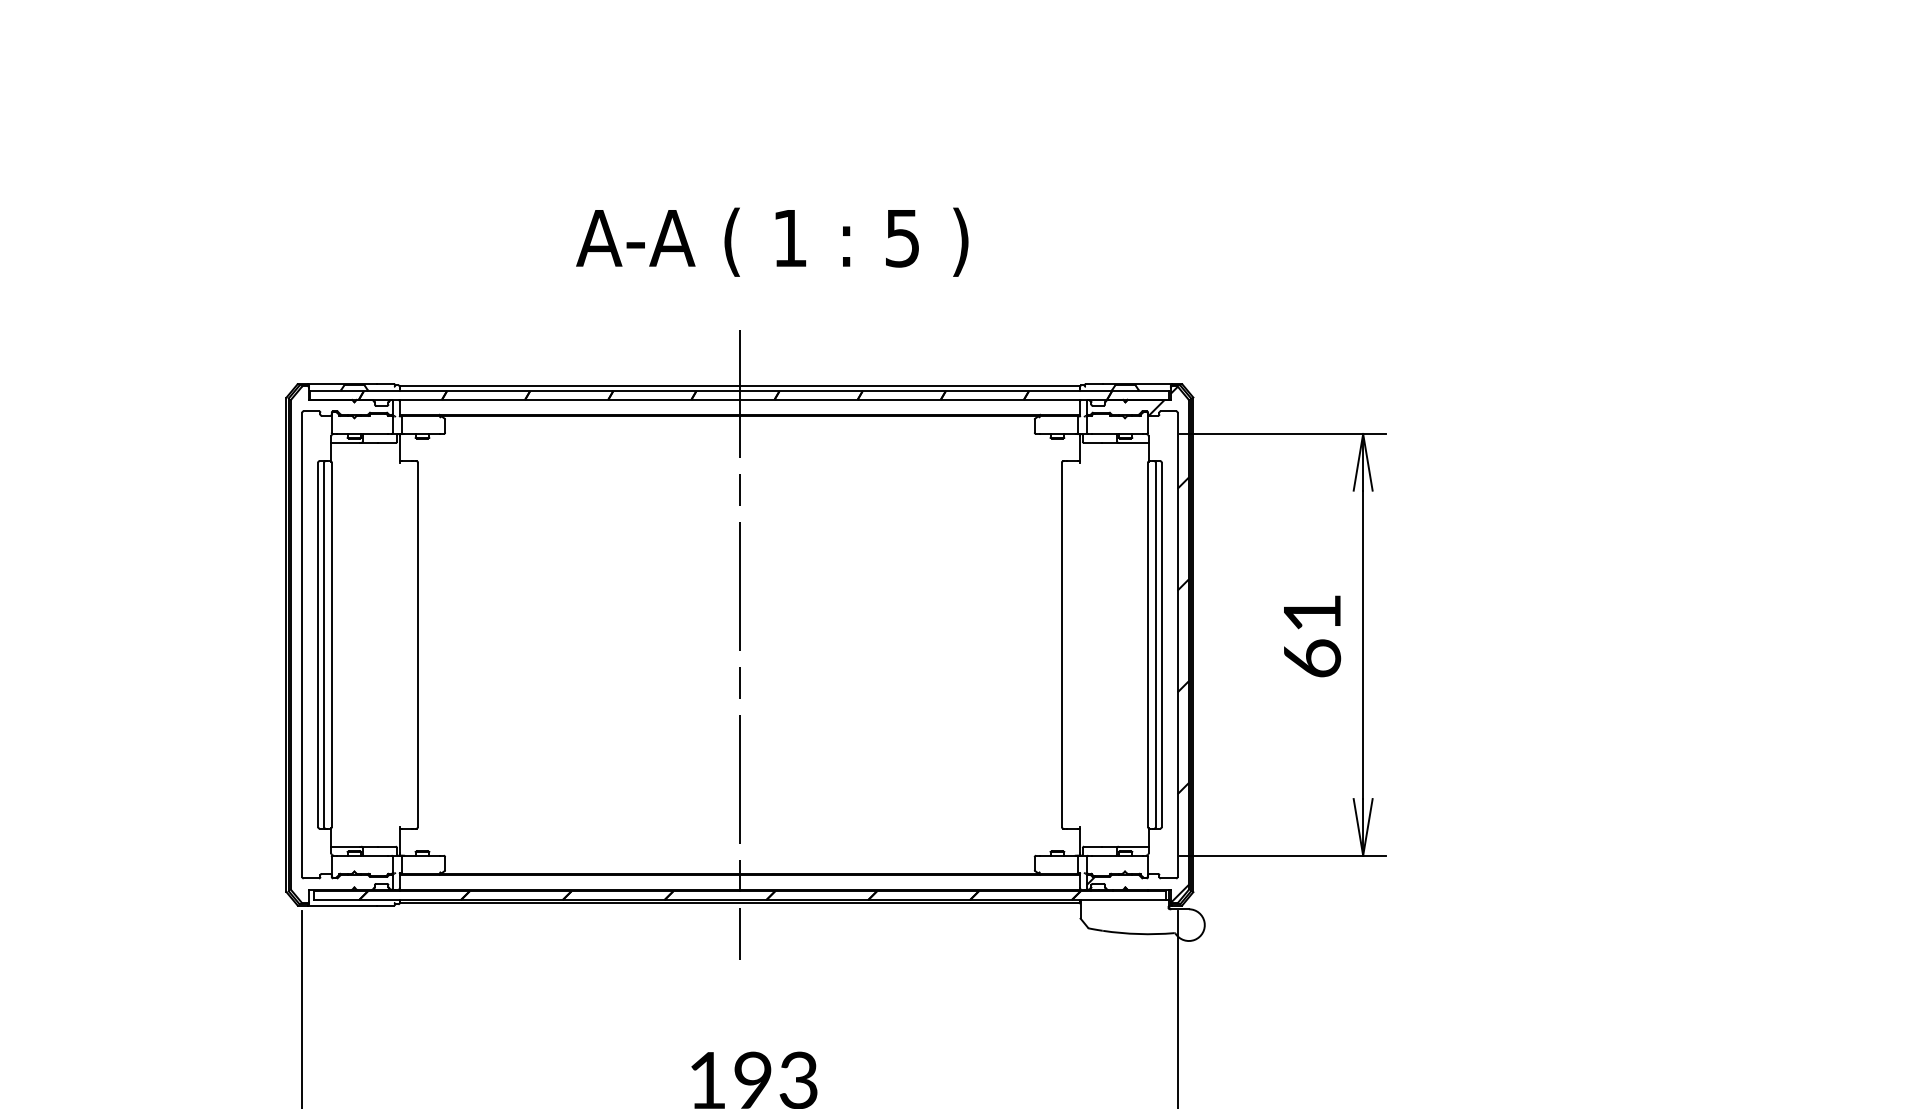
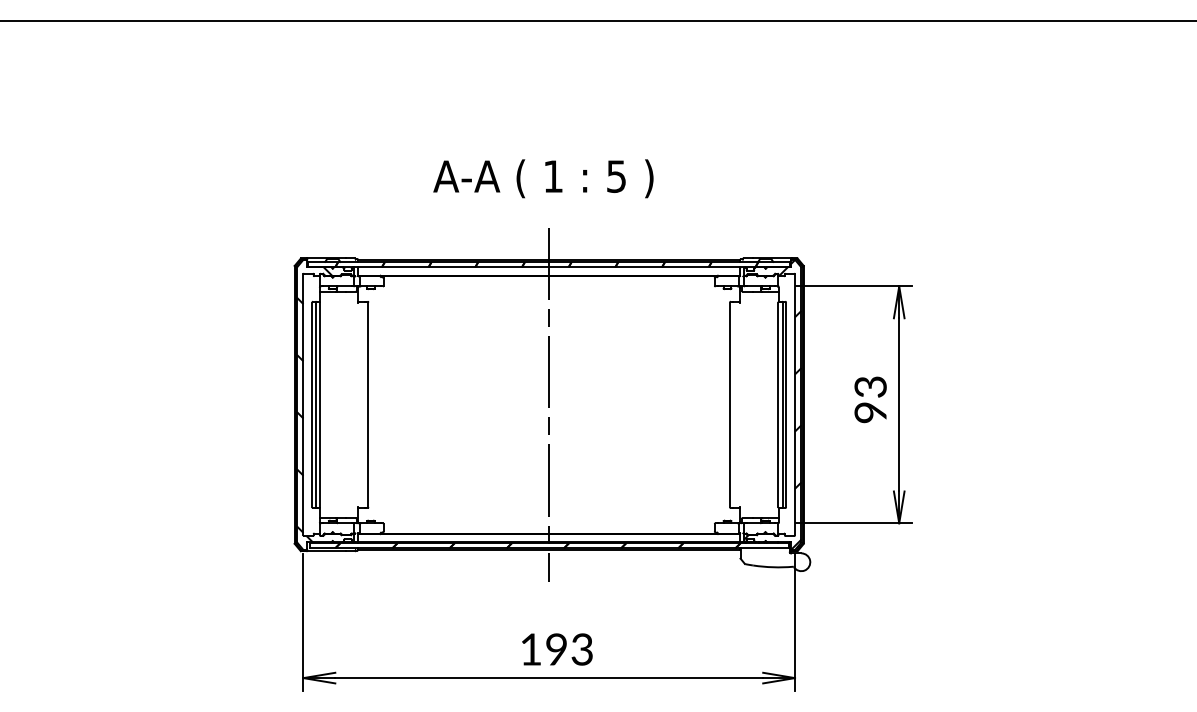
text: (772, 241) -> (543, 178), moved
text: (1311, 635) -> (870, 399), 61 -> 93
hatch: (321, 644) -> (314, 404), added

